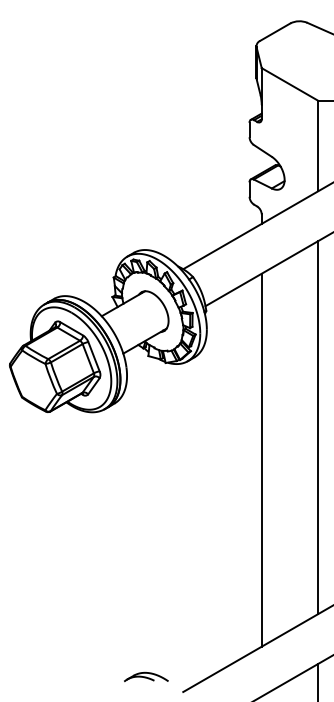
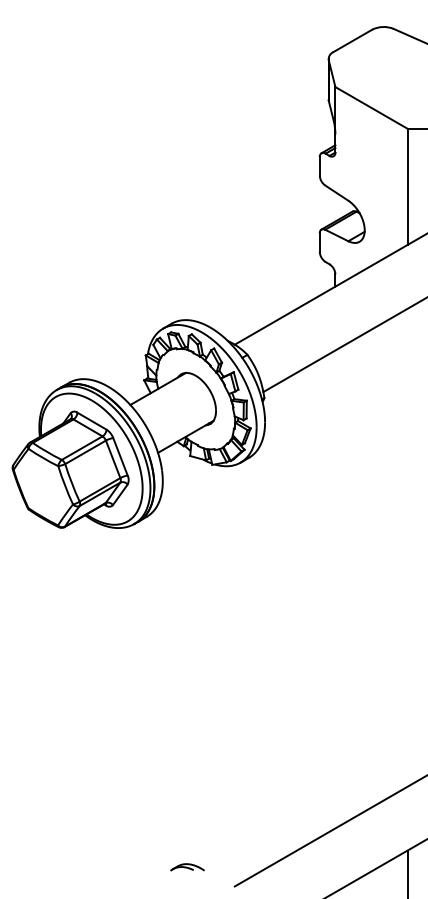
line: (318, 427) -> (407, 547), removed
line: (261, 460) -> (335, 589), removed
part: (146, 677) -> (187, 867), size x0.6

